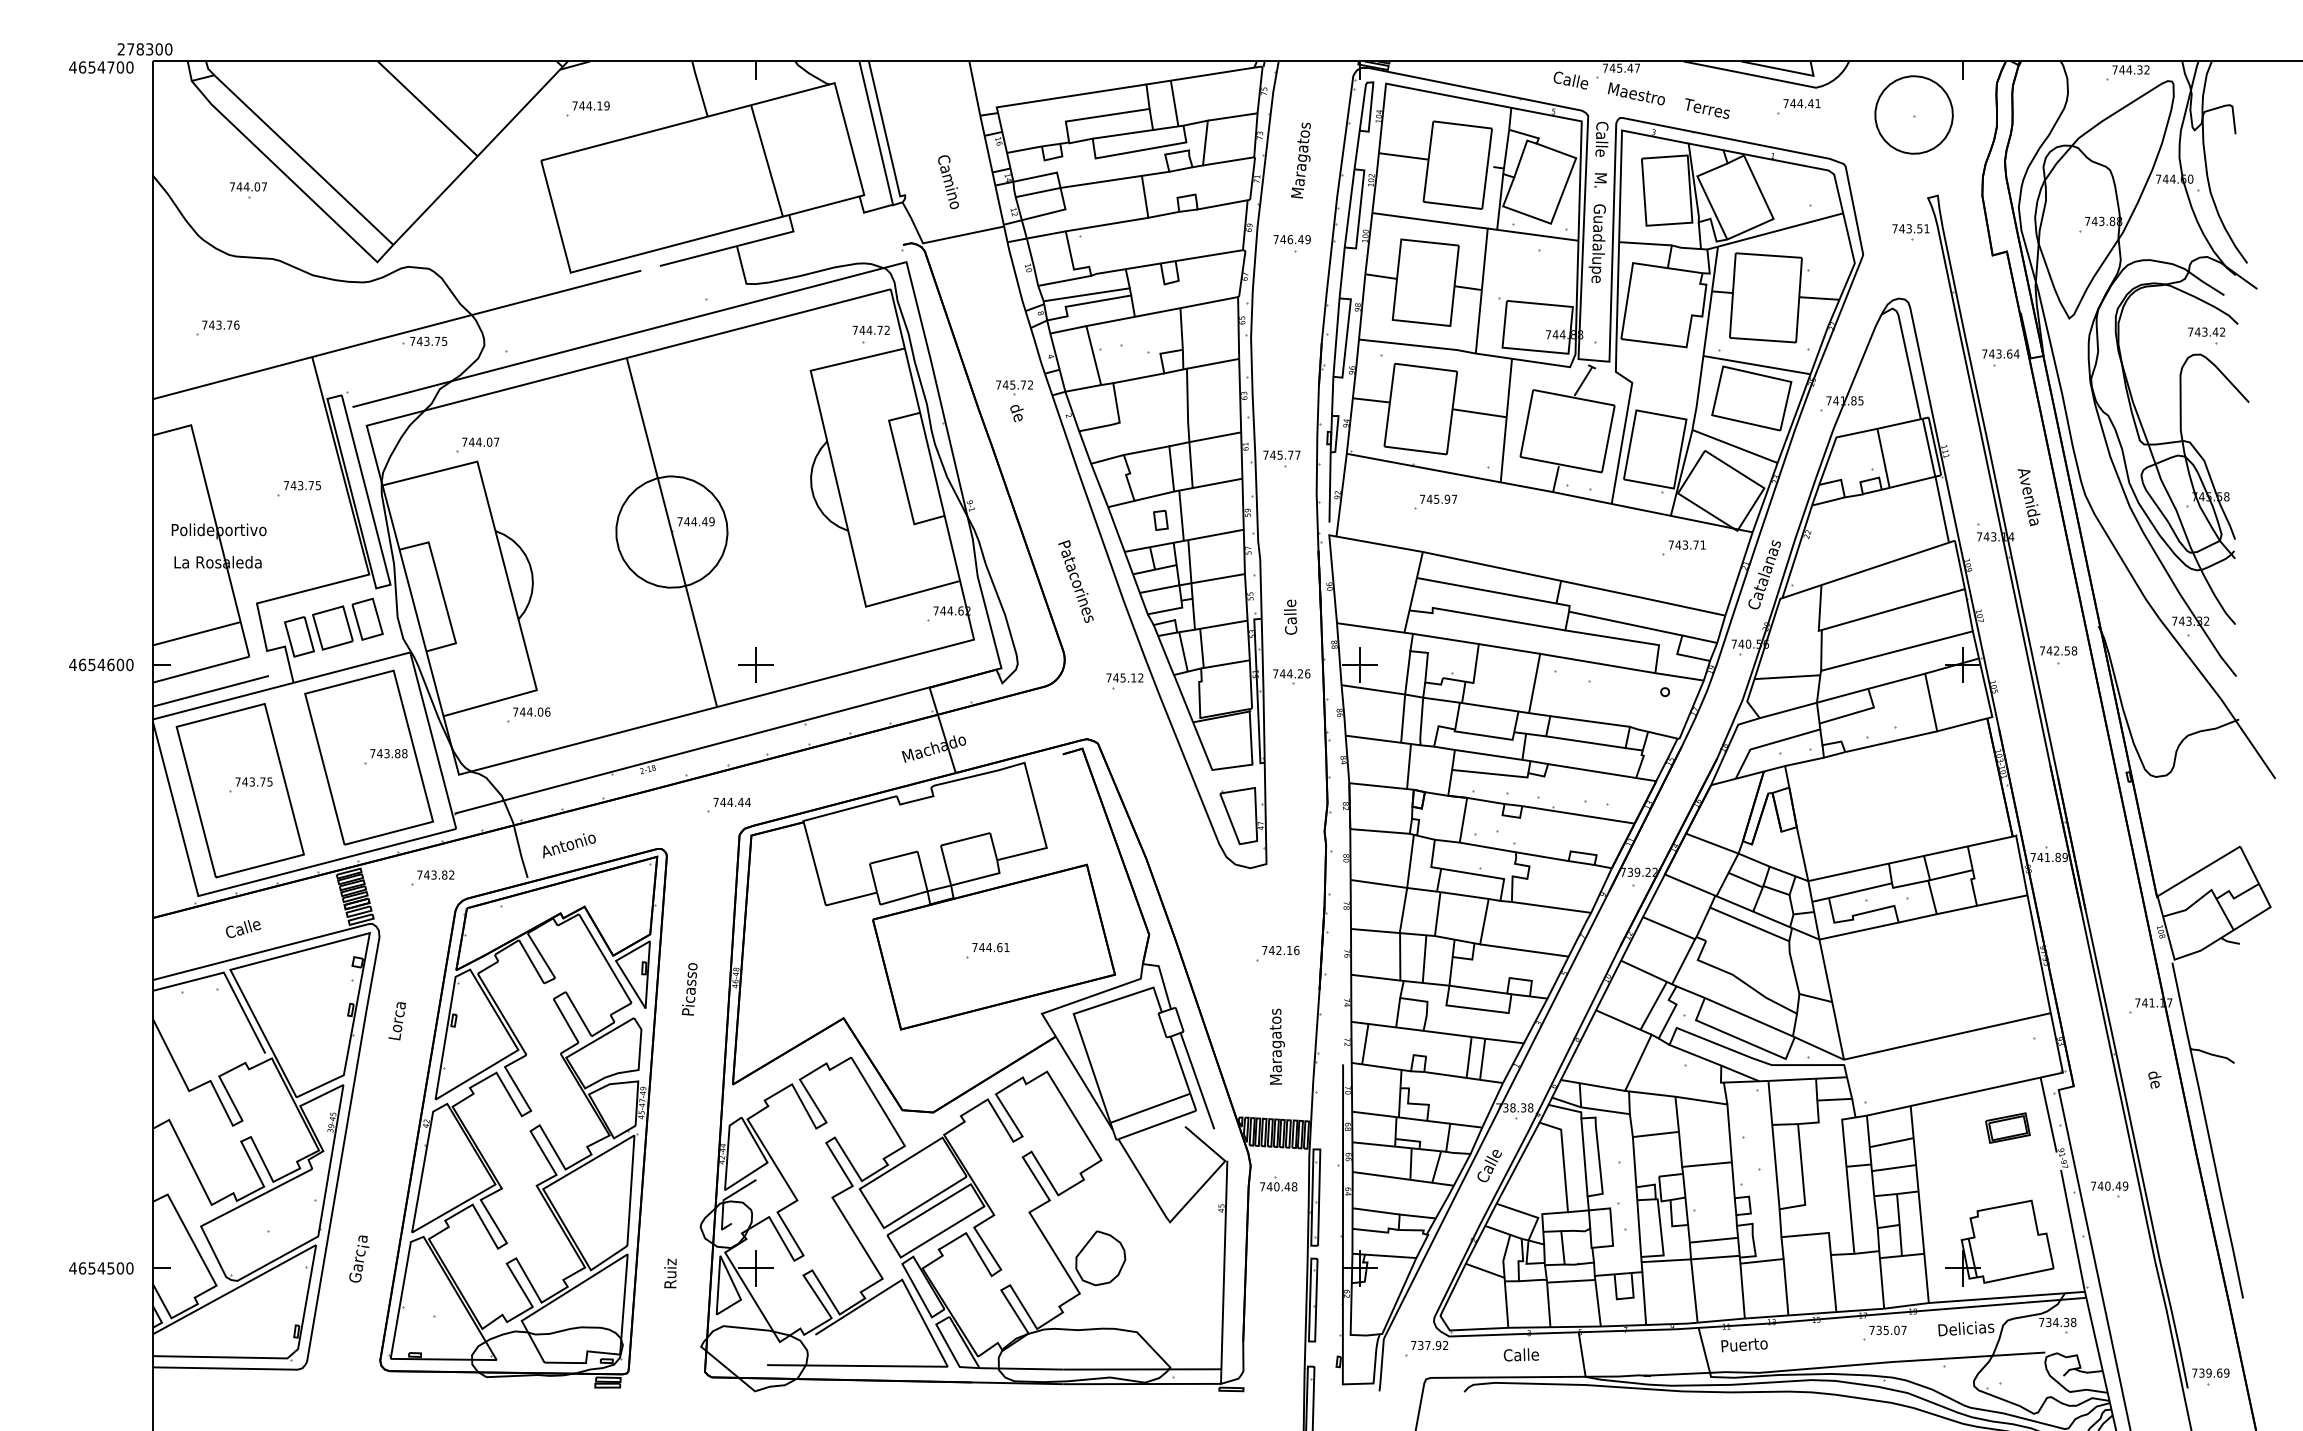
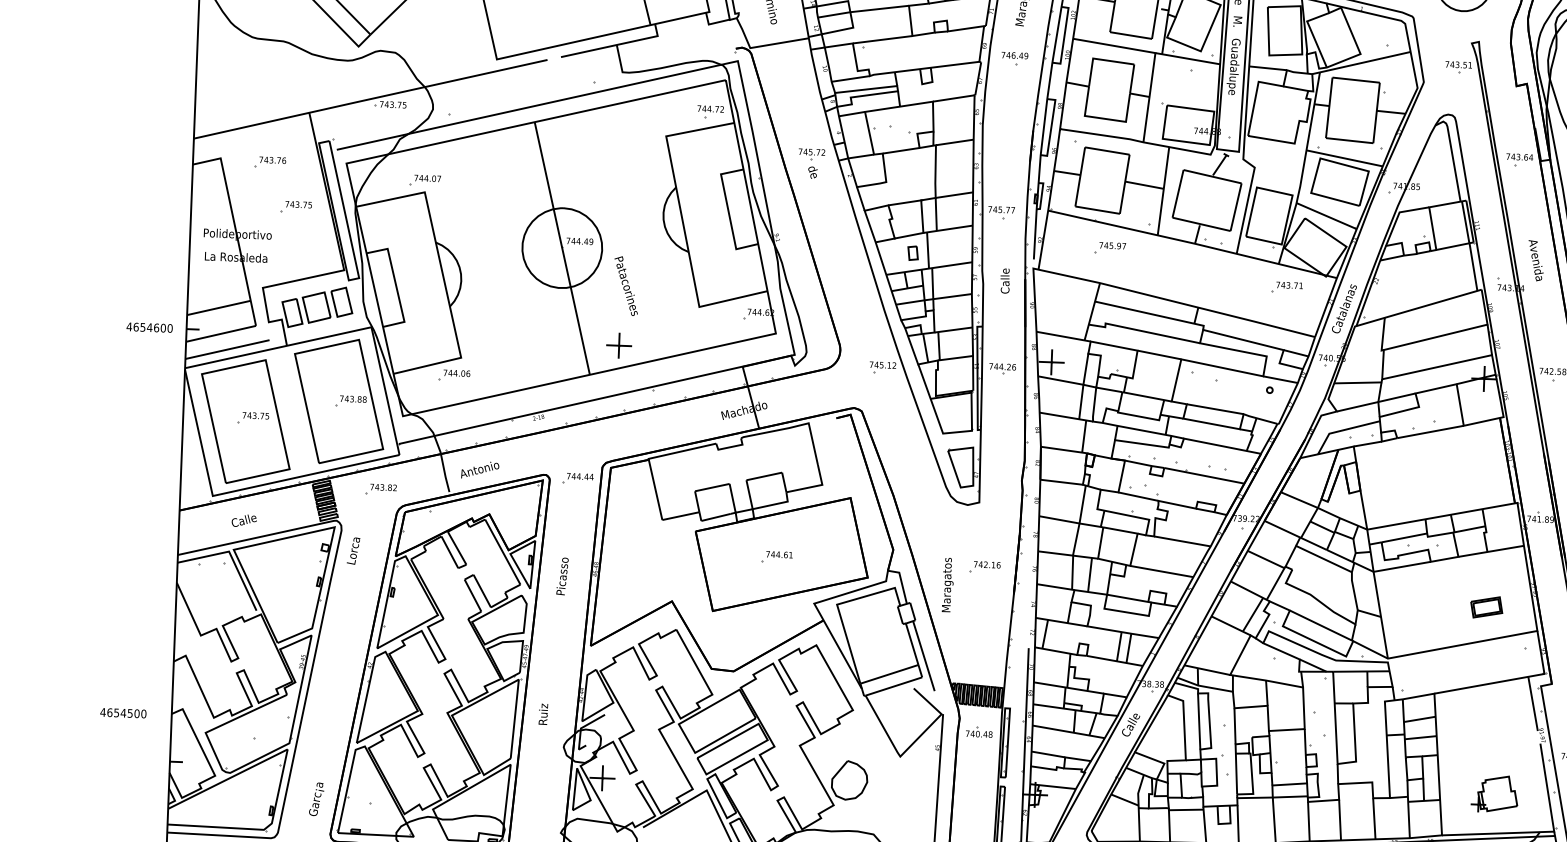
part: (217, 327) -> (270, 161), moved
text: (1075, 581) -> (625, 286), moved
text: (1290, 616) -> (1005, 280), moved
part: (728, 805) -> (577, 478), moved
text: (397, 1021) -> (353, 551), moved
text: (1277, 1046) -> (948, 584), moved
part: (2007, 1127) -> (1486, 606), moved
part: (1999, 1242) -> (1494, 793), size x0.6
text: (359, 1258) -> (316, 798), moved
text: (101, 1268) -> (123, 713), moved
text: (670, 1273) -> (543, 714), moved

